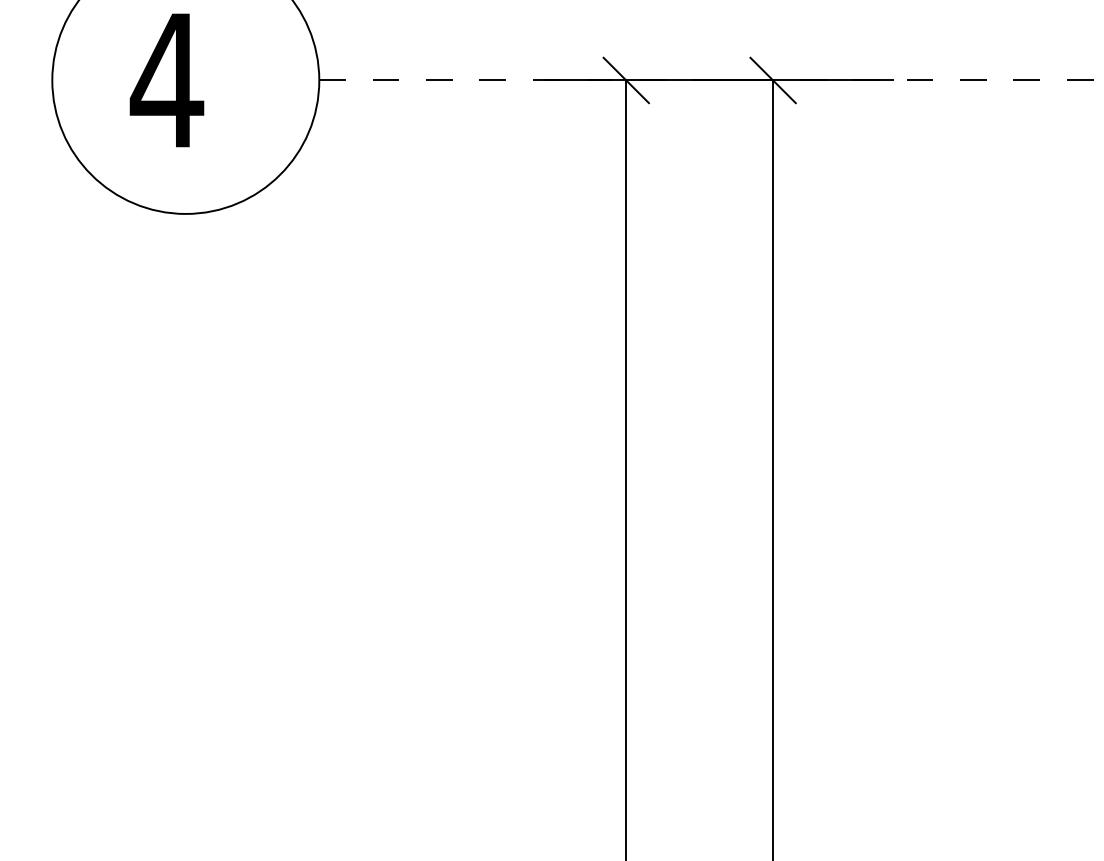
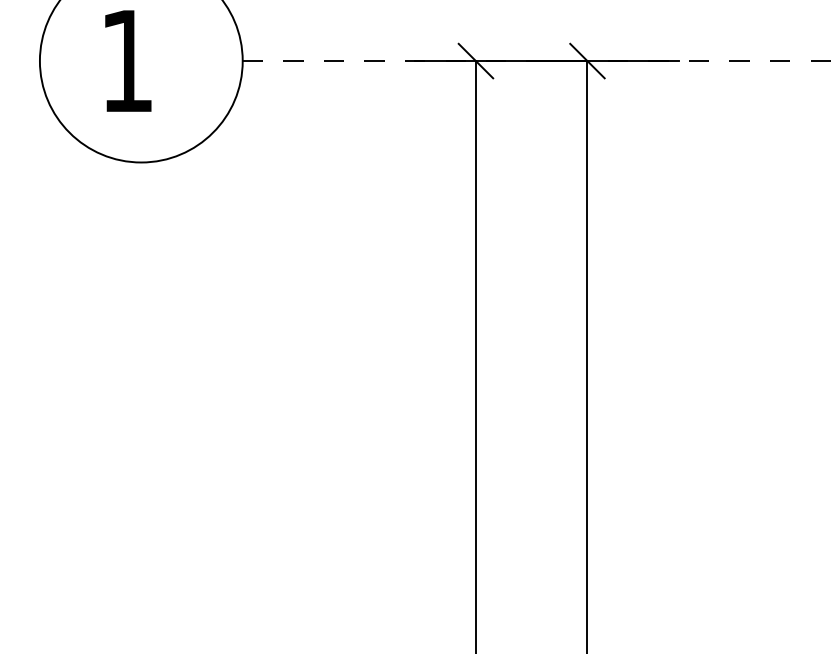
text: (166, 79) -> (126, 60), 4 -> 1

